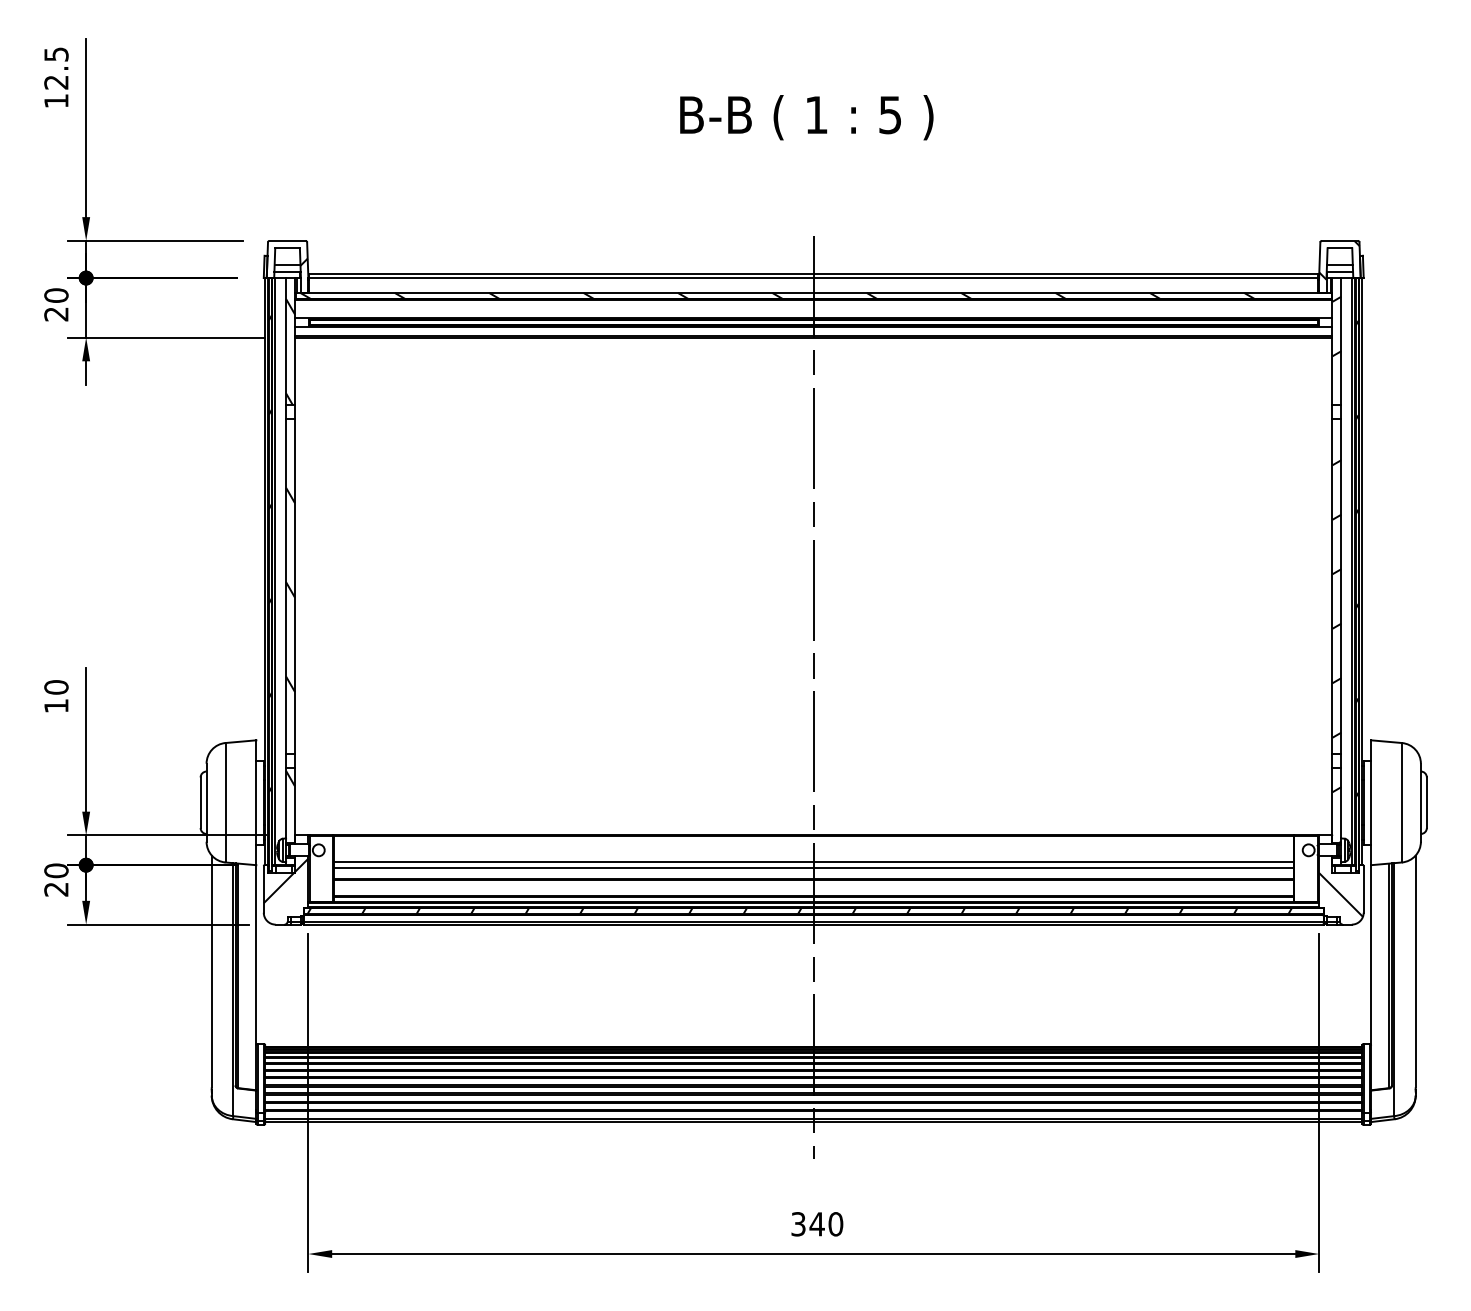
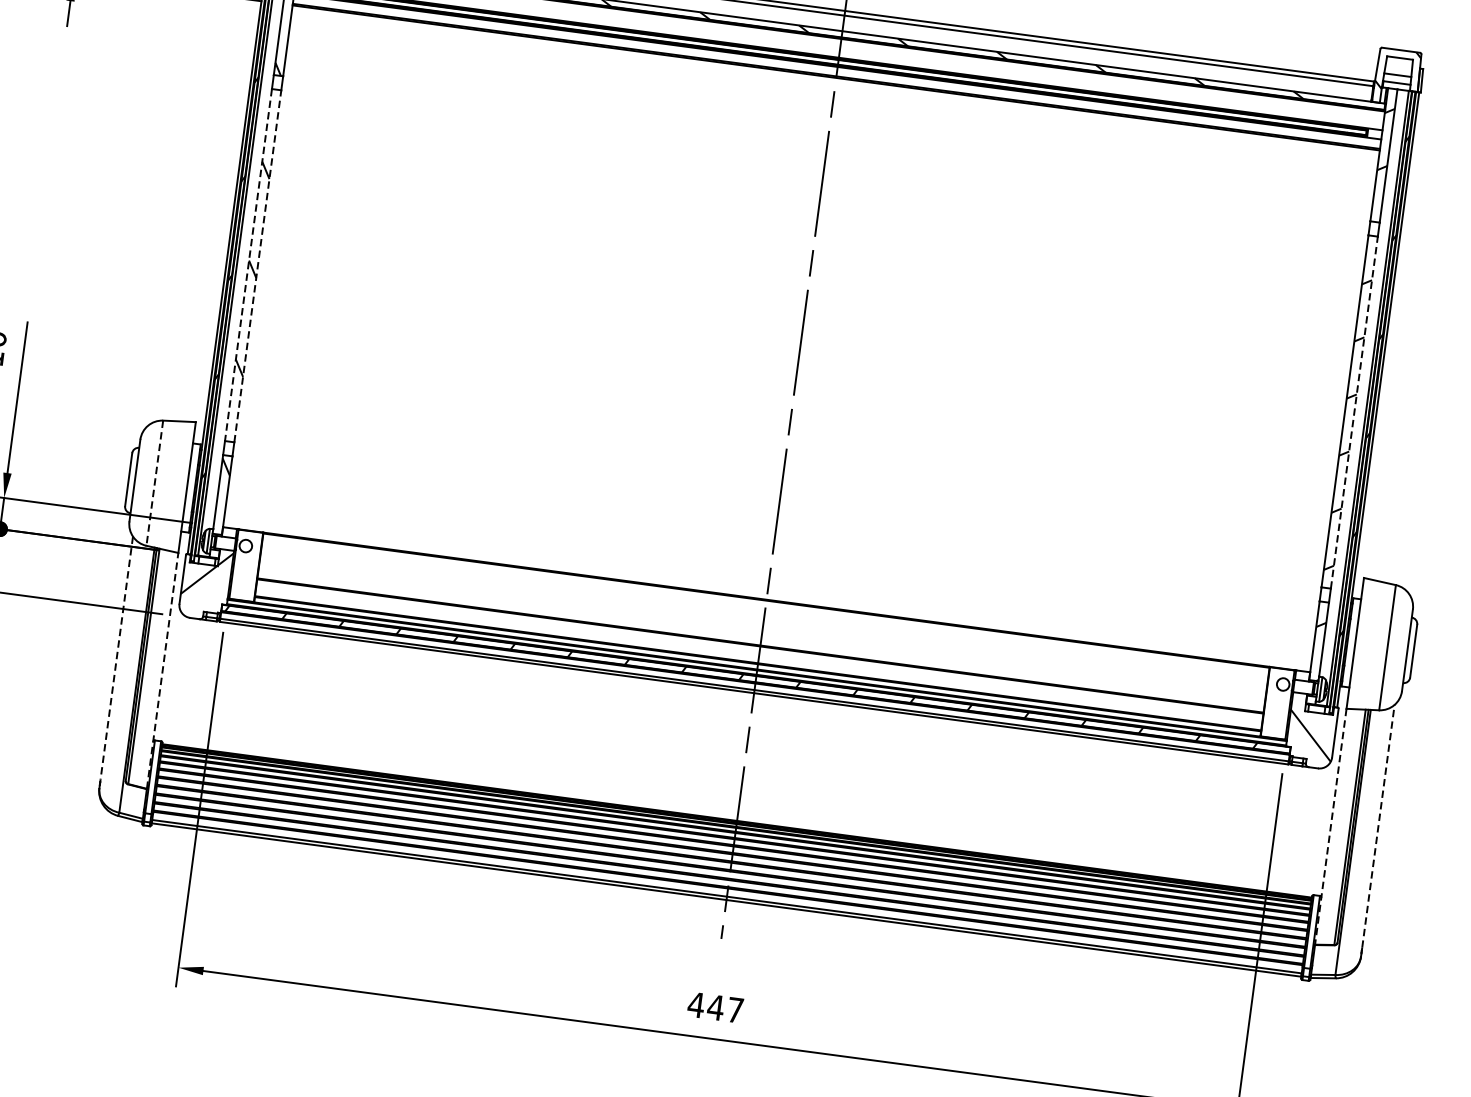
line: (286, 586) -> (248, 265), solid -> dashed
line: (295, 586) -> (258, 266), solid -> dashed
line: (1341, 586) -> (1354, 412), solid -> dashed
line: (225, 802) -> (154, 482), solid -> dashed
line: (813, 862) -> (762, 628), removed
line: (813, 868) -> (761, 634), removed
line: (211, 971) -> (116, 658), solid -> dashed
line: (1415, 971) -> (1378, 826), solid -> dashed
line: (256, 977) -> (162, 670), solid -> dashed
line: (1371, 977) -> (1331, 826), solid -> dashed
text: (816, 1224) -> (715, 1007), 340 -> 447

